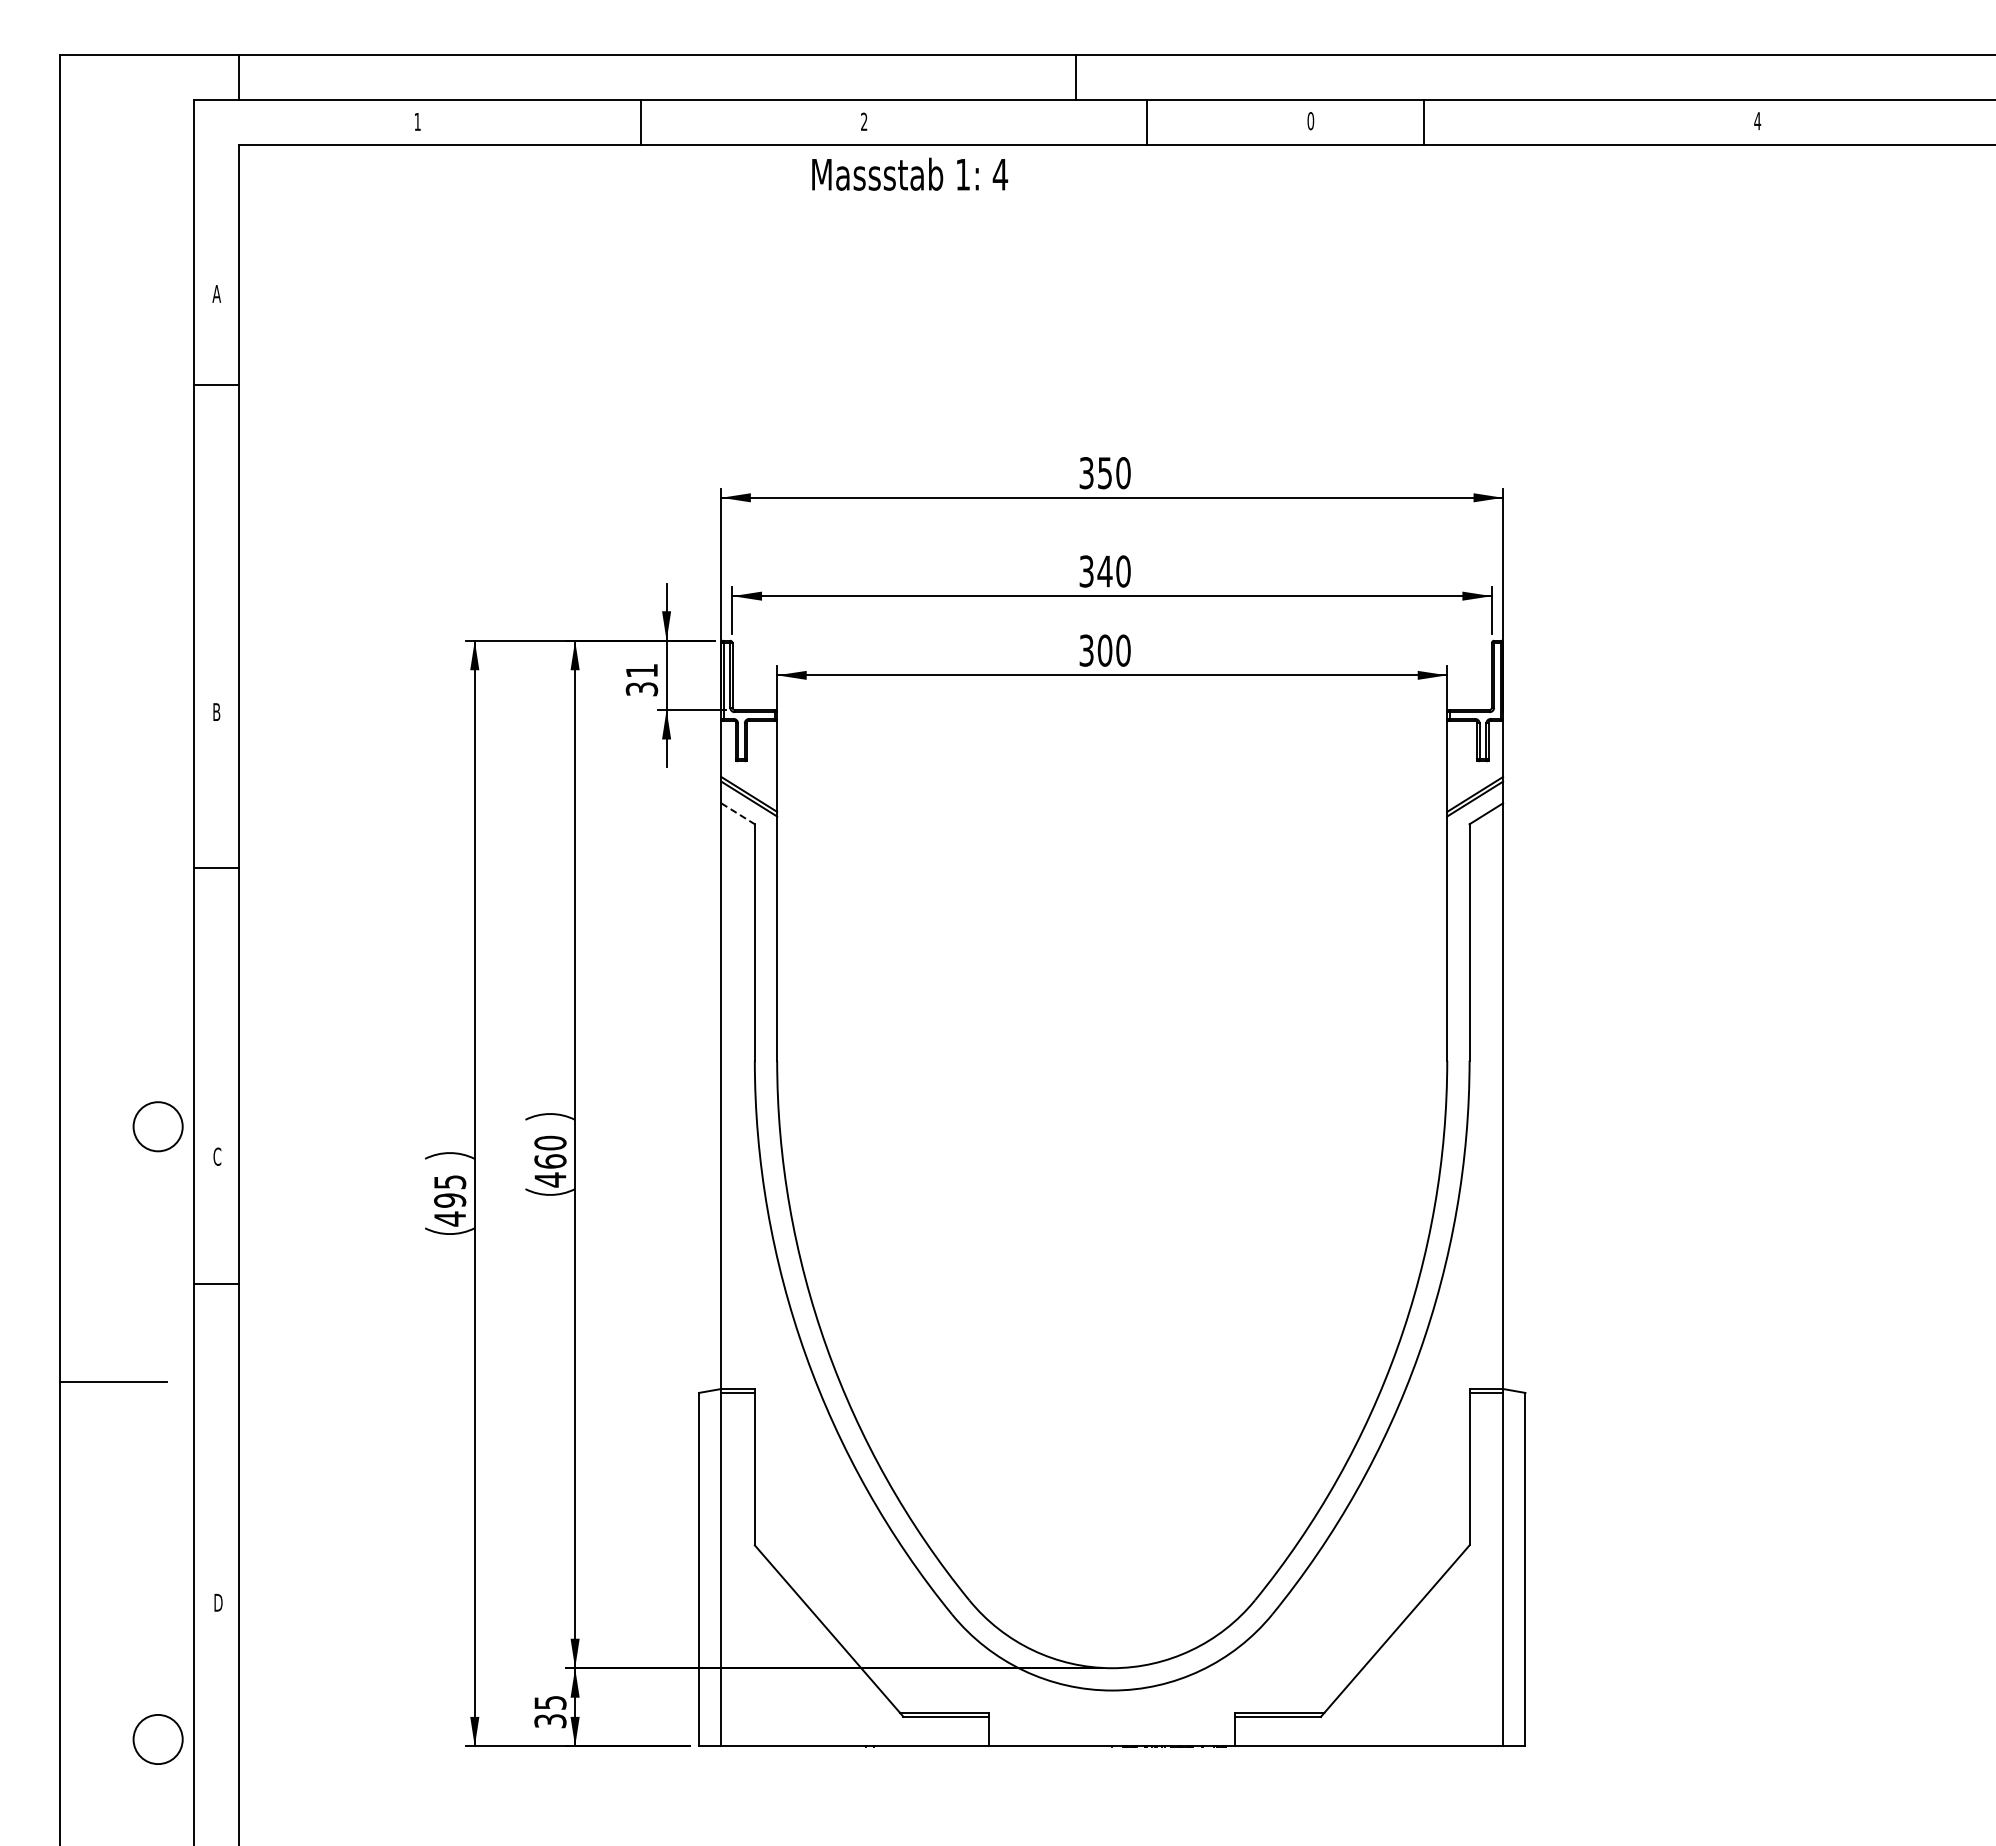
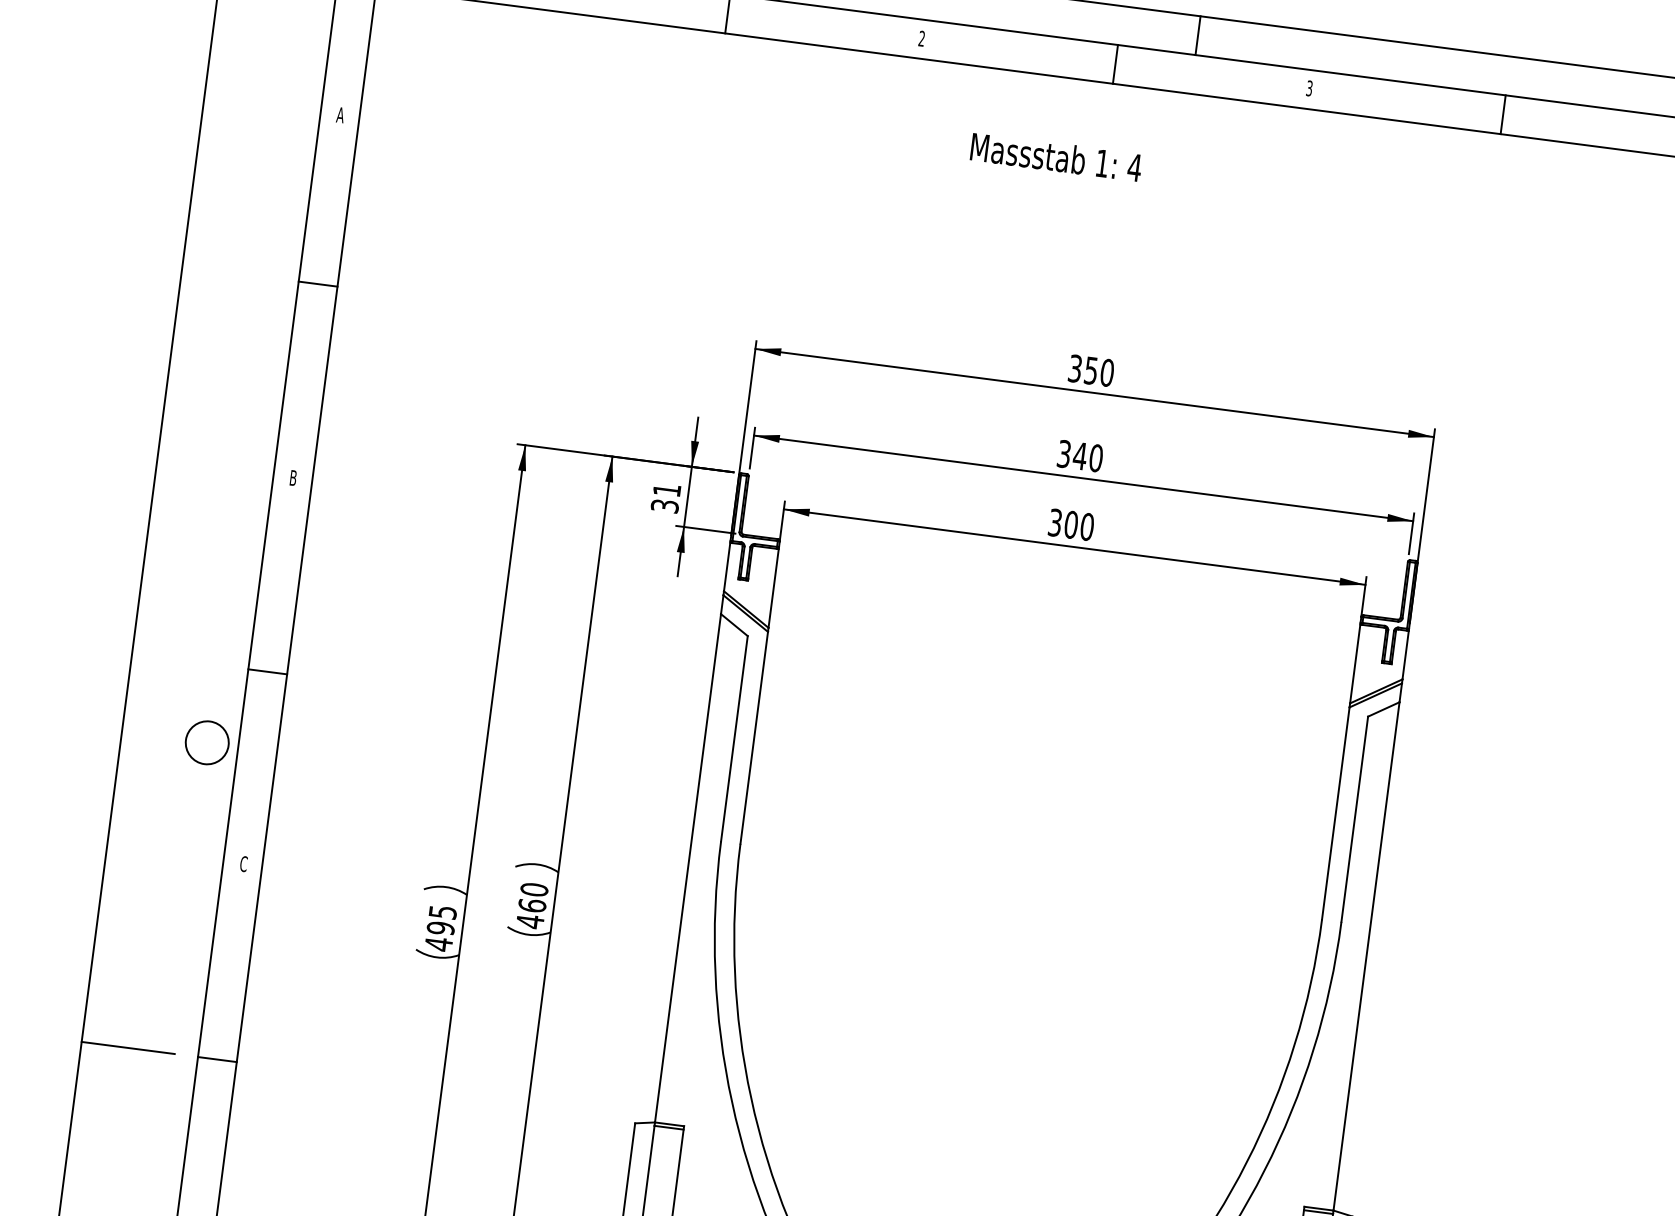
line: (1075, 77) -> (1197, 35), moved
text: (1310, 121) -> (1309, 88), 0 -> 3
line: (1147, 122) -> (1115, 64), moved
line: (1424, 122) -> (1503, 114), moved
text: (910, 173) -> (1056, 156), moved
line: (215, 384) -> (317, 283), moved
line: (738, 813) -> (734, 624), dashed -> solid
line: (215, 868) -> (267, 671), moved
circle: (157, 1126) -> (206, 742), moved
line: (215, 1284) -> (216, 1059), moved

